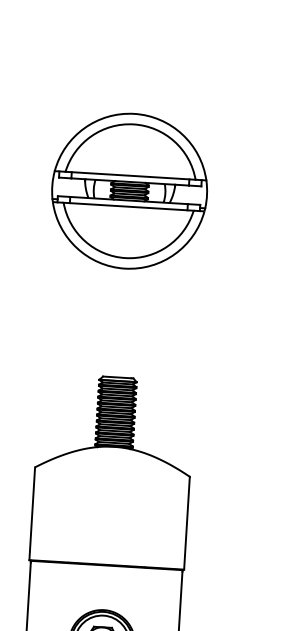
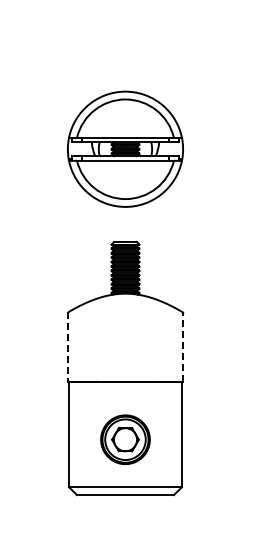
part: (129, 190) -> (125, 148), moved
line: (31, 514) -> (67, 347), solid -> dashed
line: (187, 523) -> (183, 347), solid -> dashed

